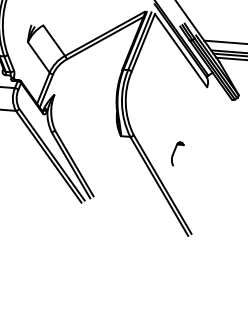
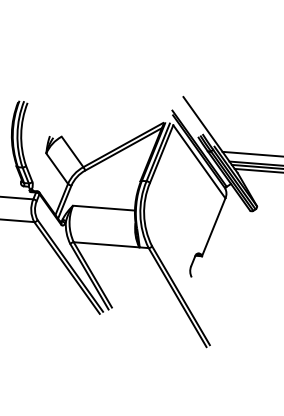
line: (85, 96) -> (103, 207), added
line: (195, 116) -> (213, 227), added
line: (88, 133) -> (106, 244), added

